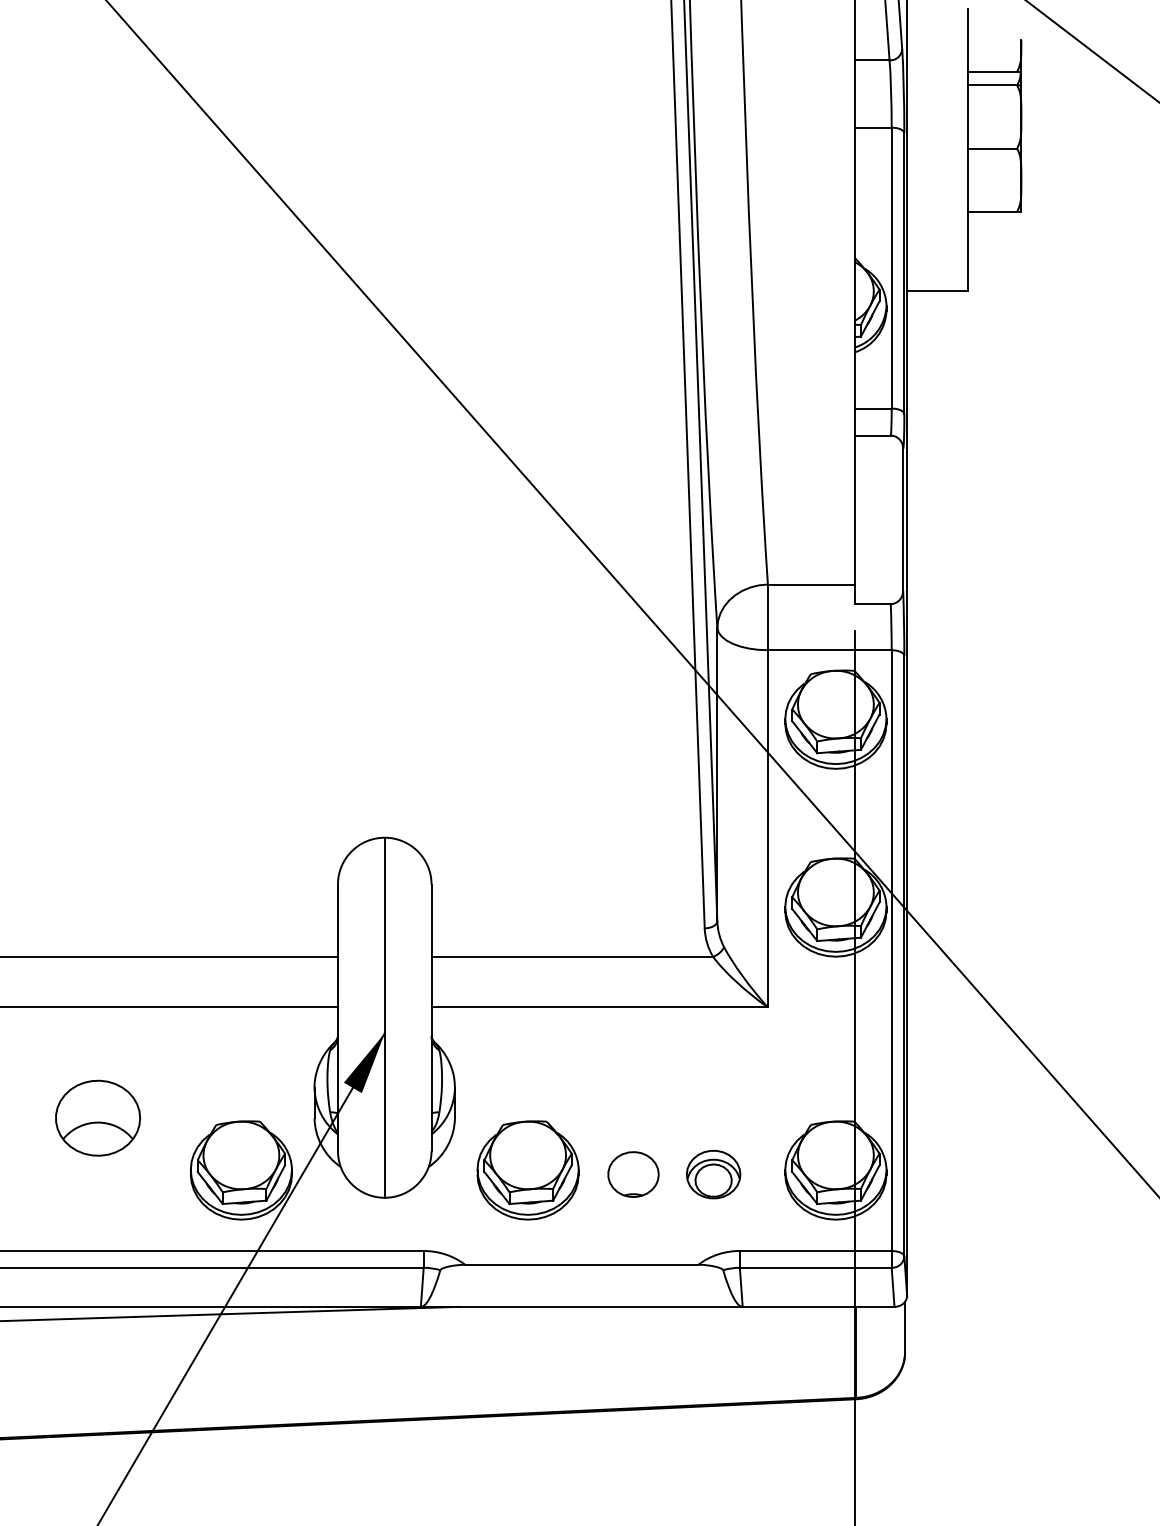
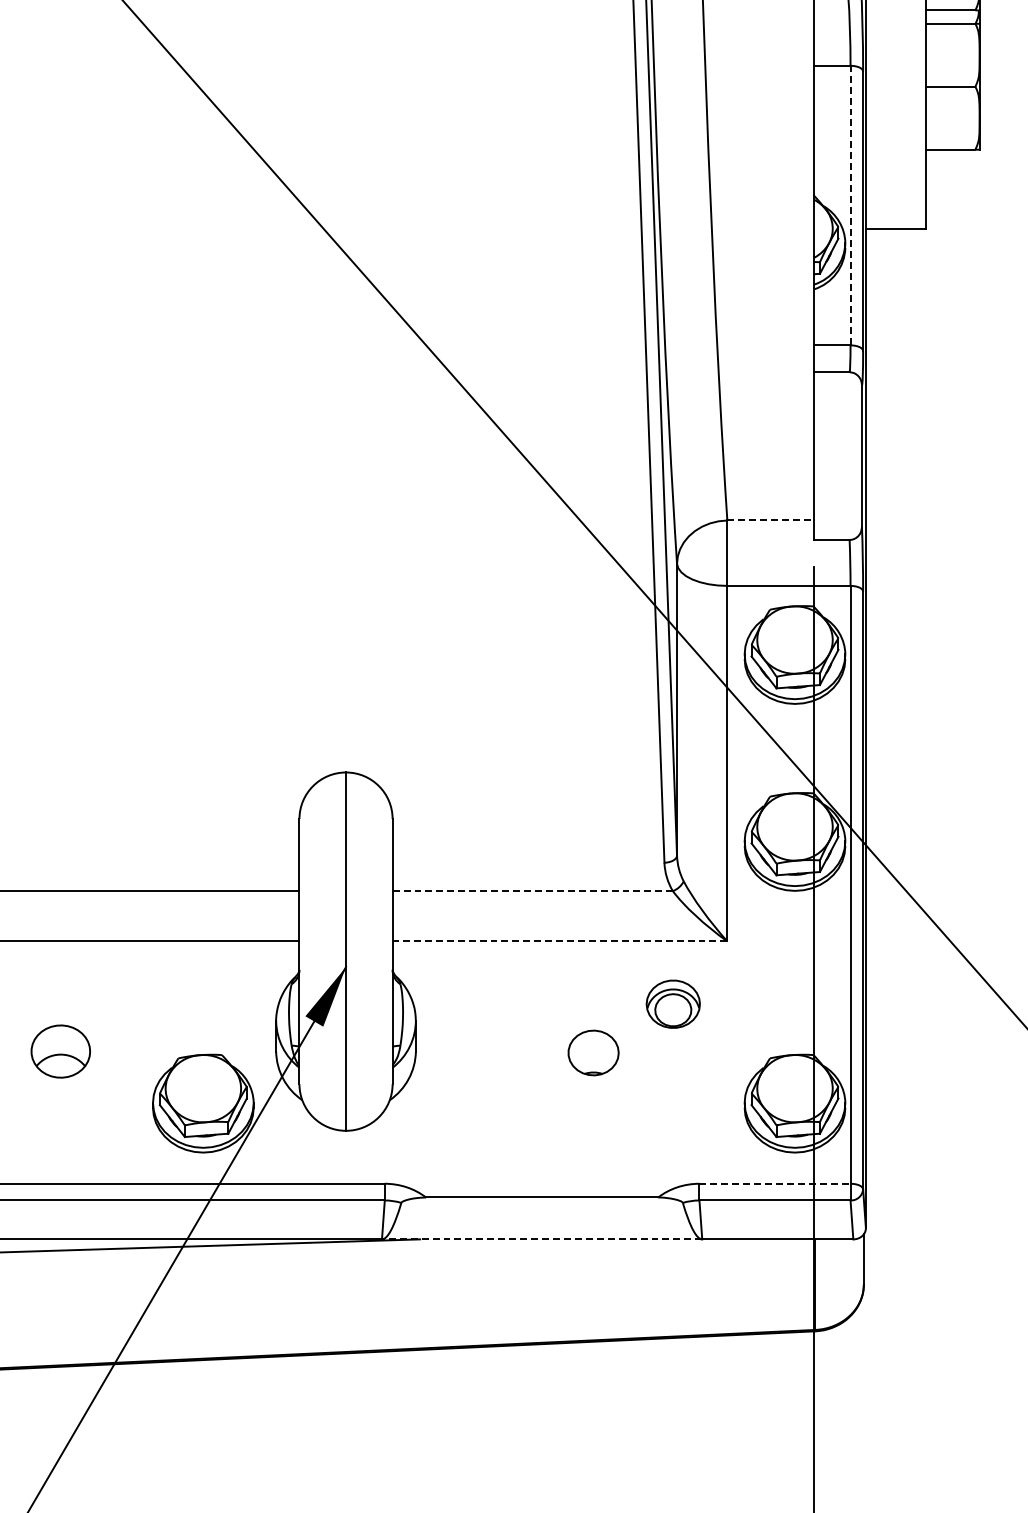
line: (891, 267) -> (850, 204), solid -> dashed
line: (811, 584) -> (770, 520), solid -> dashed
line: (572, 956) -> (532, 890), solid -> dashed
line: (599, 1007) -> (559, 941), solid -> dashed
part: (98, 1117) -> (61, 1050), size x0.7
part: (527, 1170) -> (488, 1103), removed
part: (633, 1174) -> (593, 1052), moved
part: (713, 1174) -> (673, 1004), moved
line: (815, 1250) -> (774, 1183), solid -> dashed
line: (581, 1306) -> (541, 1239), solid -> dashed

